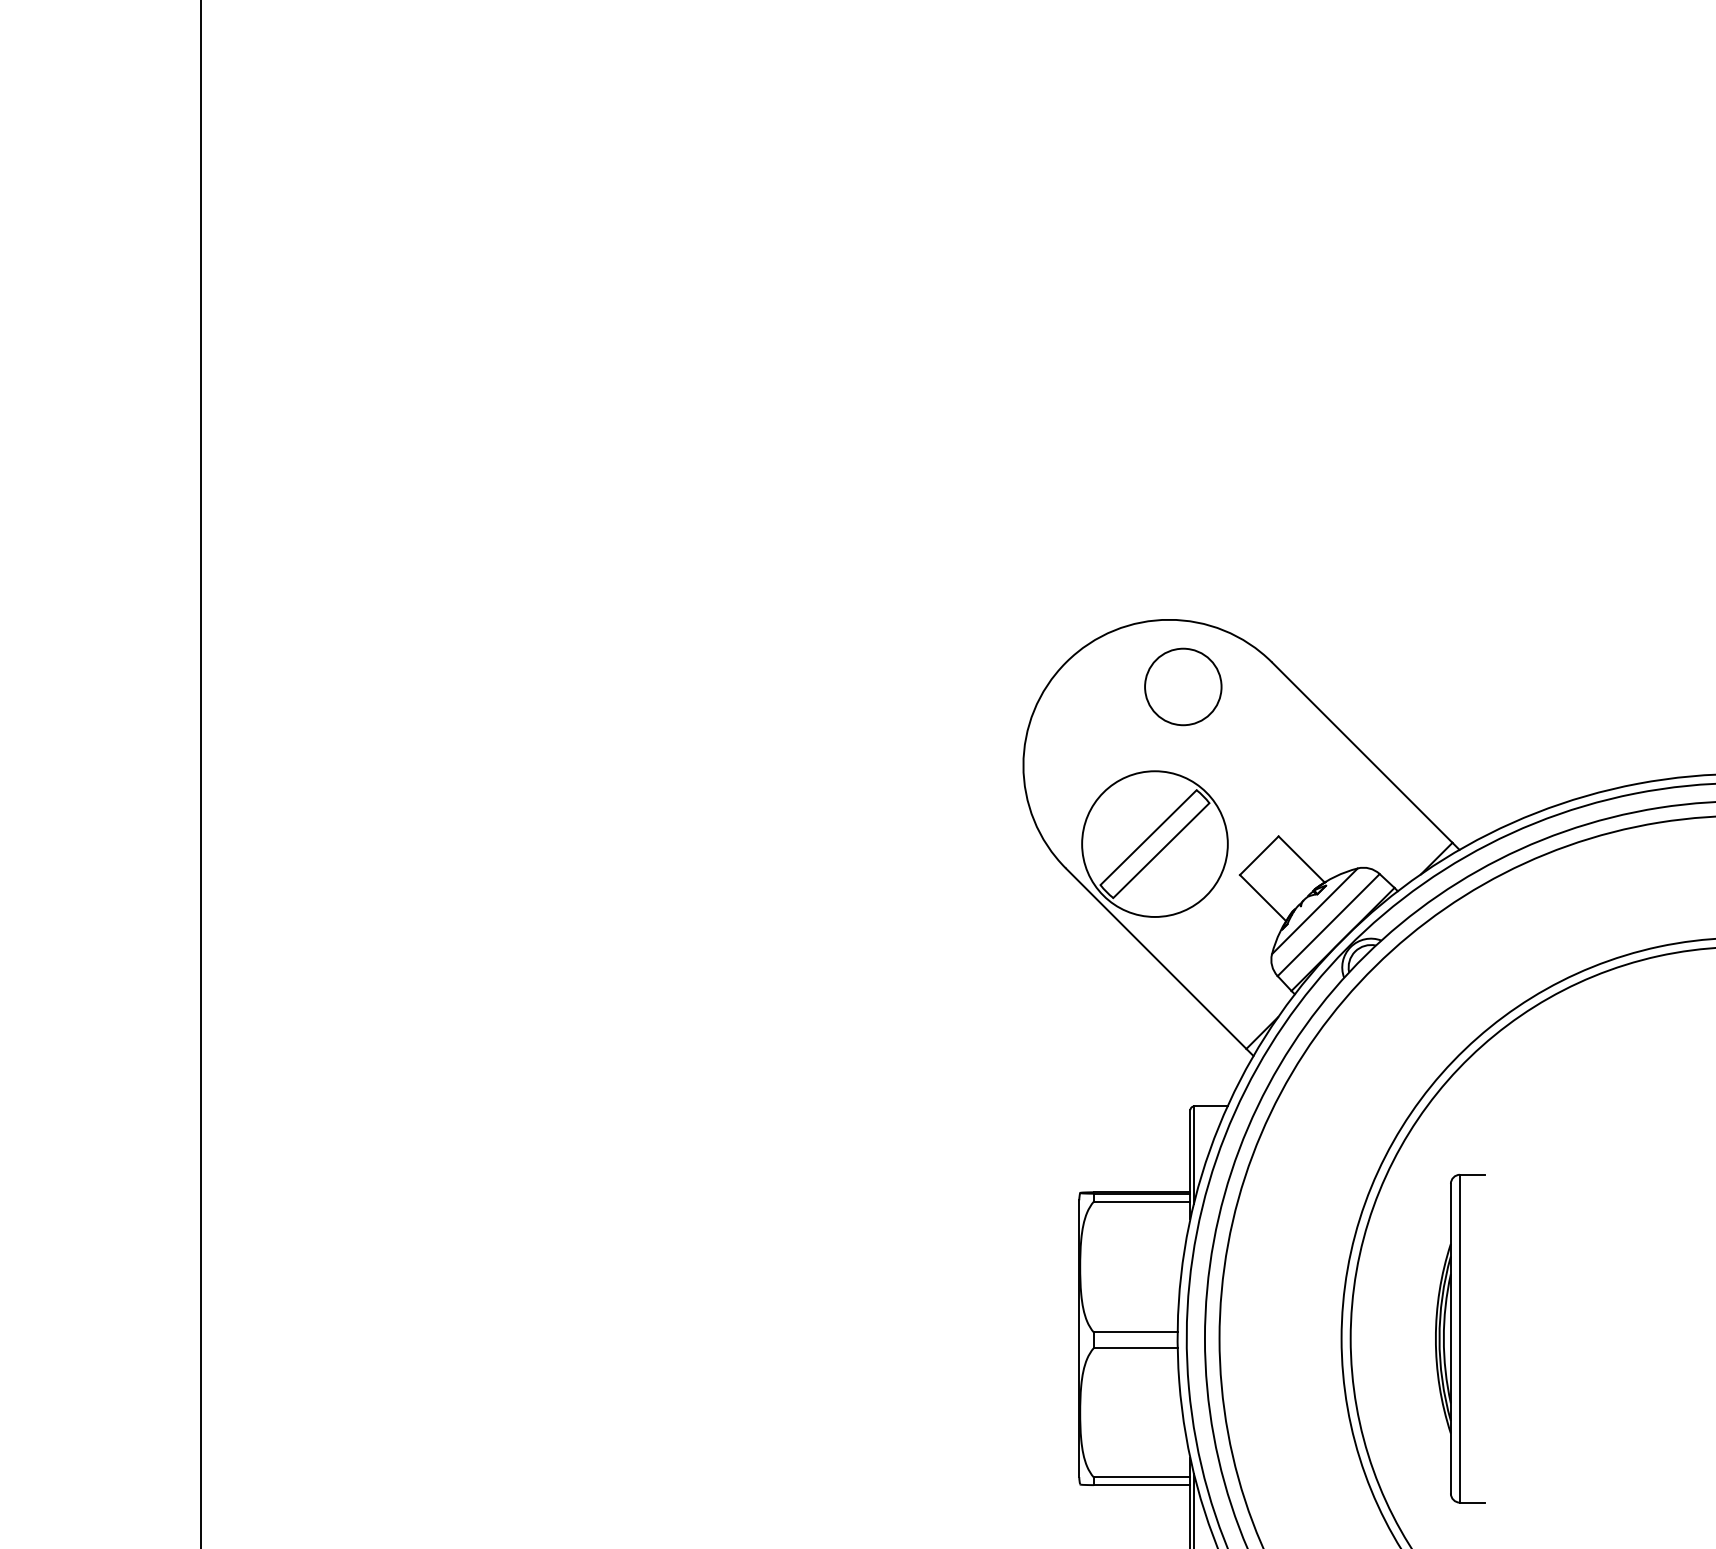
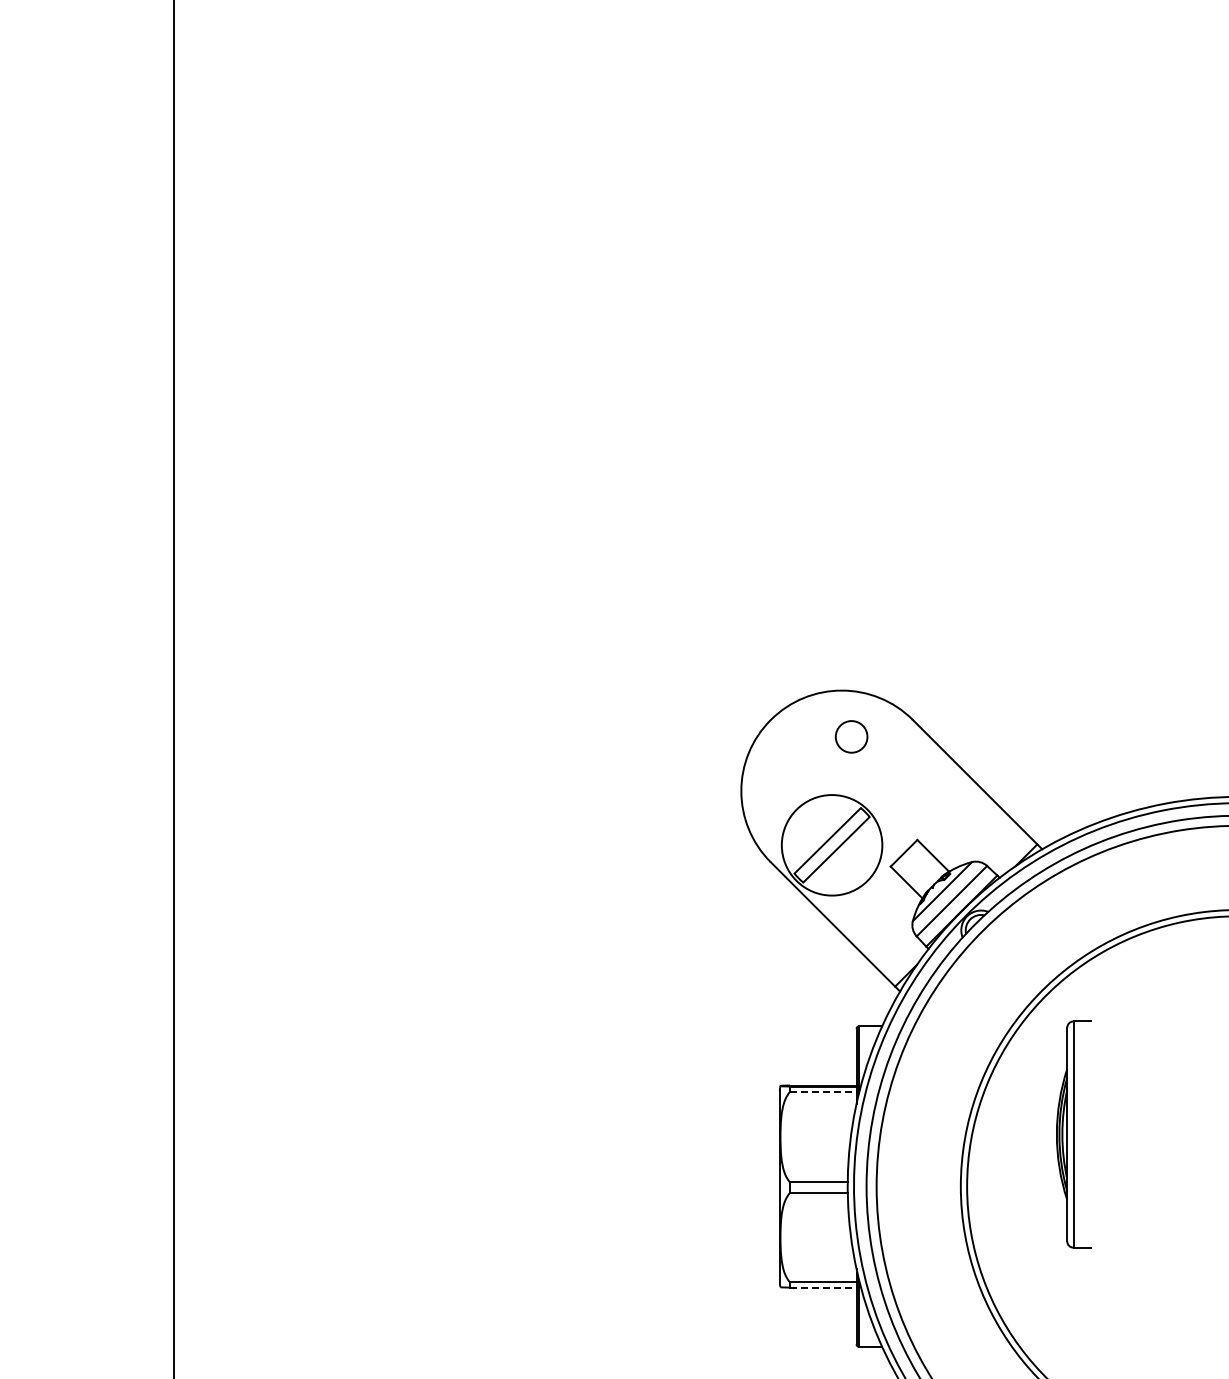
circle: (1183, 686) -> (851, 736), size x0.6
line: (1142, 1202) -> (823, 1092), solid -> dashed
part: (1459, 1338) -> (1073, 1134), moved
line: (1142, 1485) -> (823, 1287), solid -> dashed

